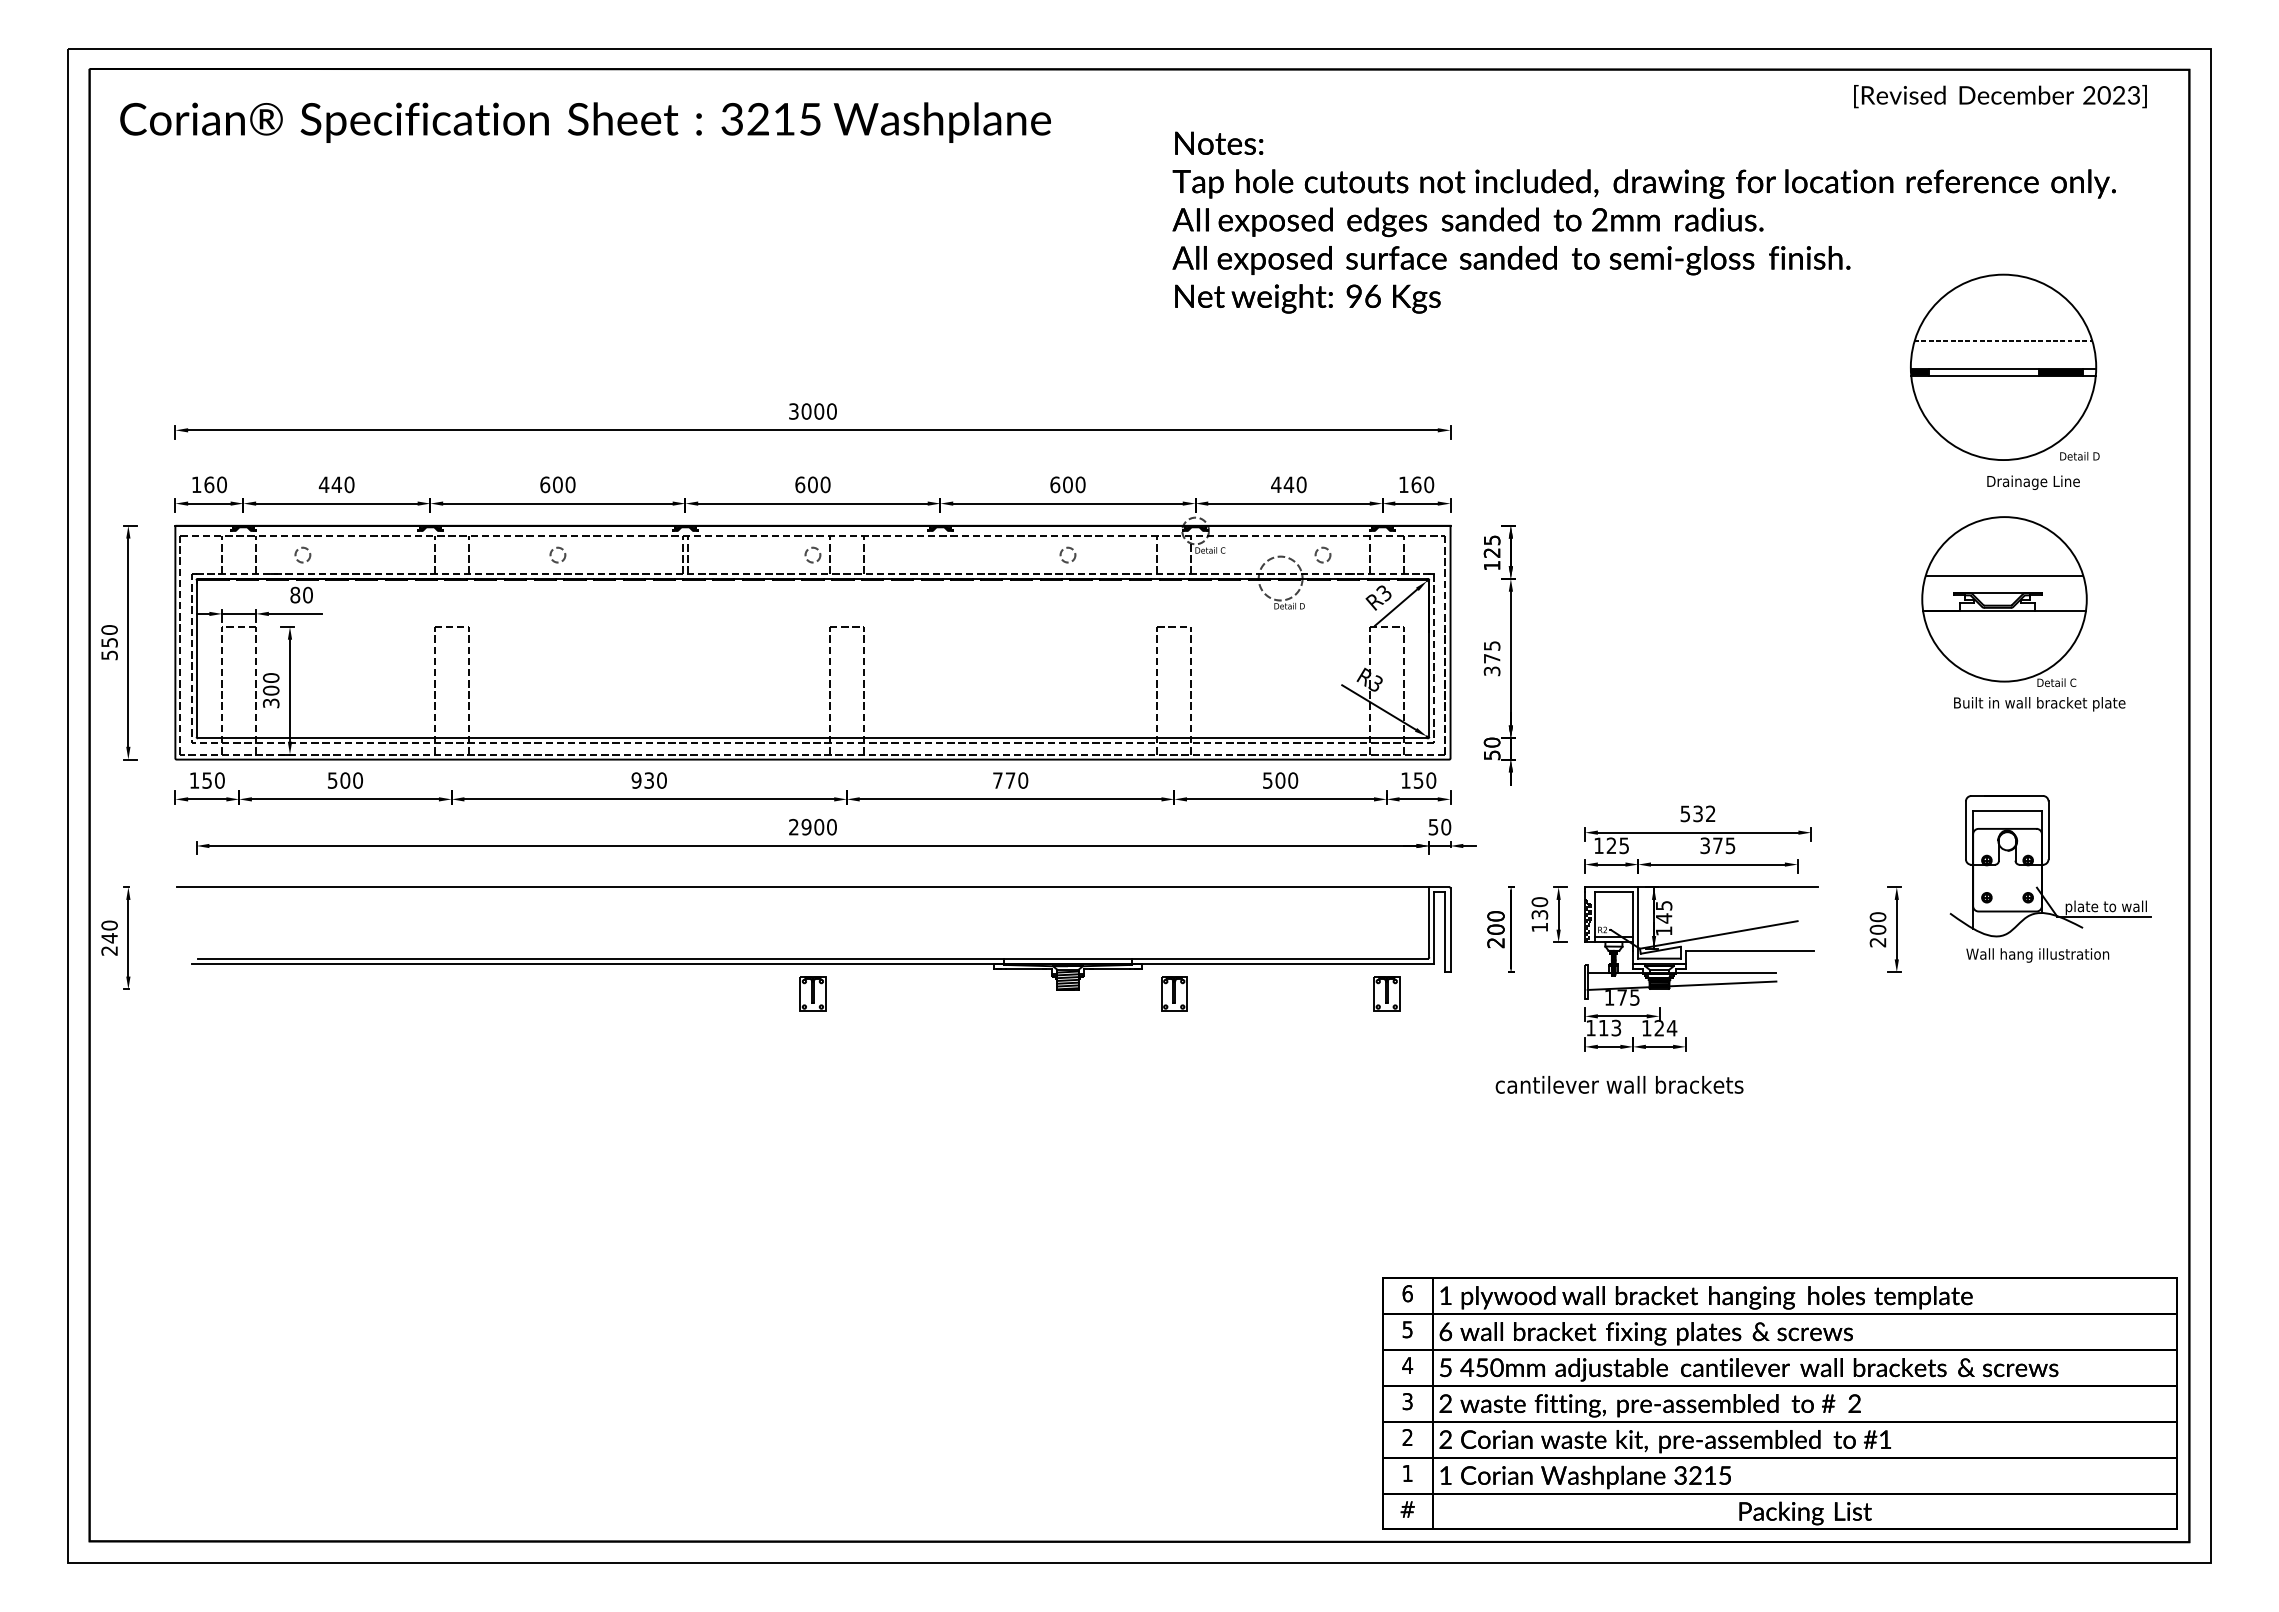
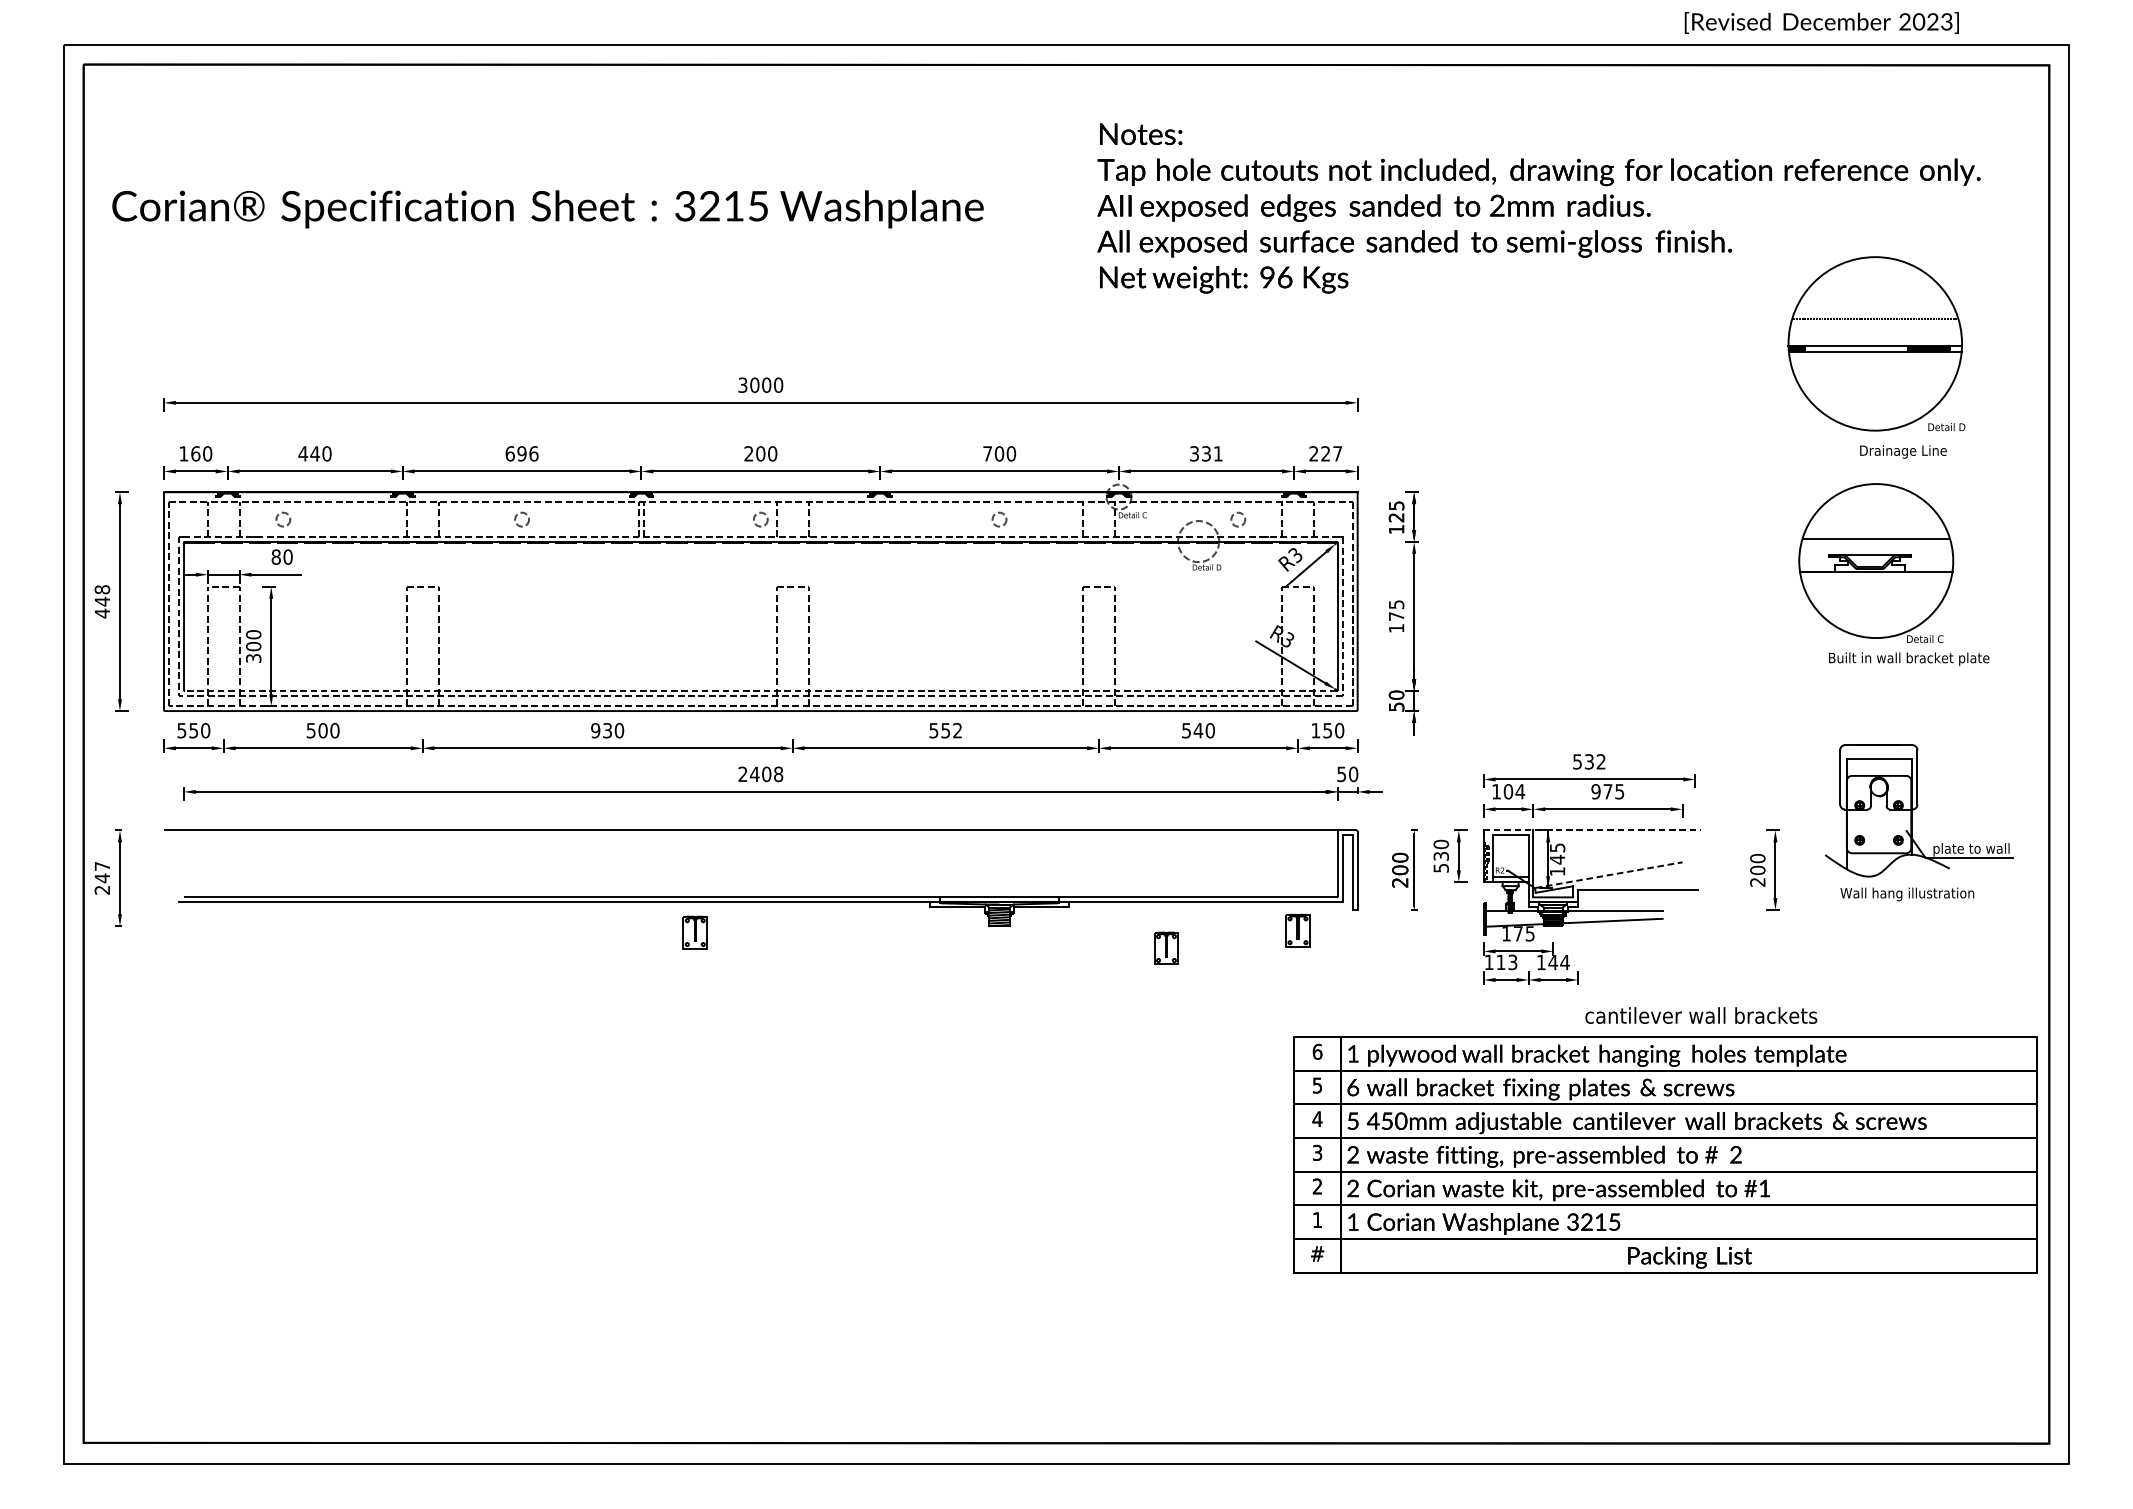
text: (2000, 96) -> (1821, 22), moved
text: (585, 122) -> (547, 209), moved
text: (563, 484) -> (527, 453), 600 -> 696
text: (800, 484) -> (749, 453), 600 -> 200
text: (1055, 484) -> (987, 453), 600 -> 700
text: (1288, 484) -> (1205, 453), 440 -> 331
text: (1416, 484) -> (1325, 453), 160 -> 227
text: (109, 642) -> (102, 601), 550 -> 448
text: (1491, 671) -> (1396, 628), 375 -> 175
line: (812, 738) -> (760, 691), solid -> dashed
text: (194, 780) -> (181, 730), 150 -> 550
text: (1010, 780) -> (945, 730), 770 -> 552
text: (1280, 780) -> (1198, 730), 500 -> 540
text: (818, 826) -> (766, 773), 2900 -> 2408
text: (1617, 845) -> (1513, 791), 125 -> 104
text: (1705, 845) -> (1596, 791), 375 -> 975
line: (1701, 887) -> (1592, 830), solid -> dashed
text: (109, 925) -> (102, 866), 240 -> 247
text: (1539, 927) -> (1440, 868), 130 -> 530
line: (1719, 934) -> (1609, 874), solid -> dashed
part: (812, 993) -> (694, 931), moved
part: (1174, 993) -> (1166, 947), moved
text: (1659, 1028) -> (1553, 962), 124 -> 144
text: (1619, 1084) -> (1701, 1015), moved
part: (1779, 1403) -> (1665, 1154), moved

